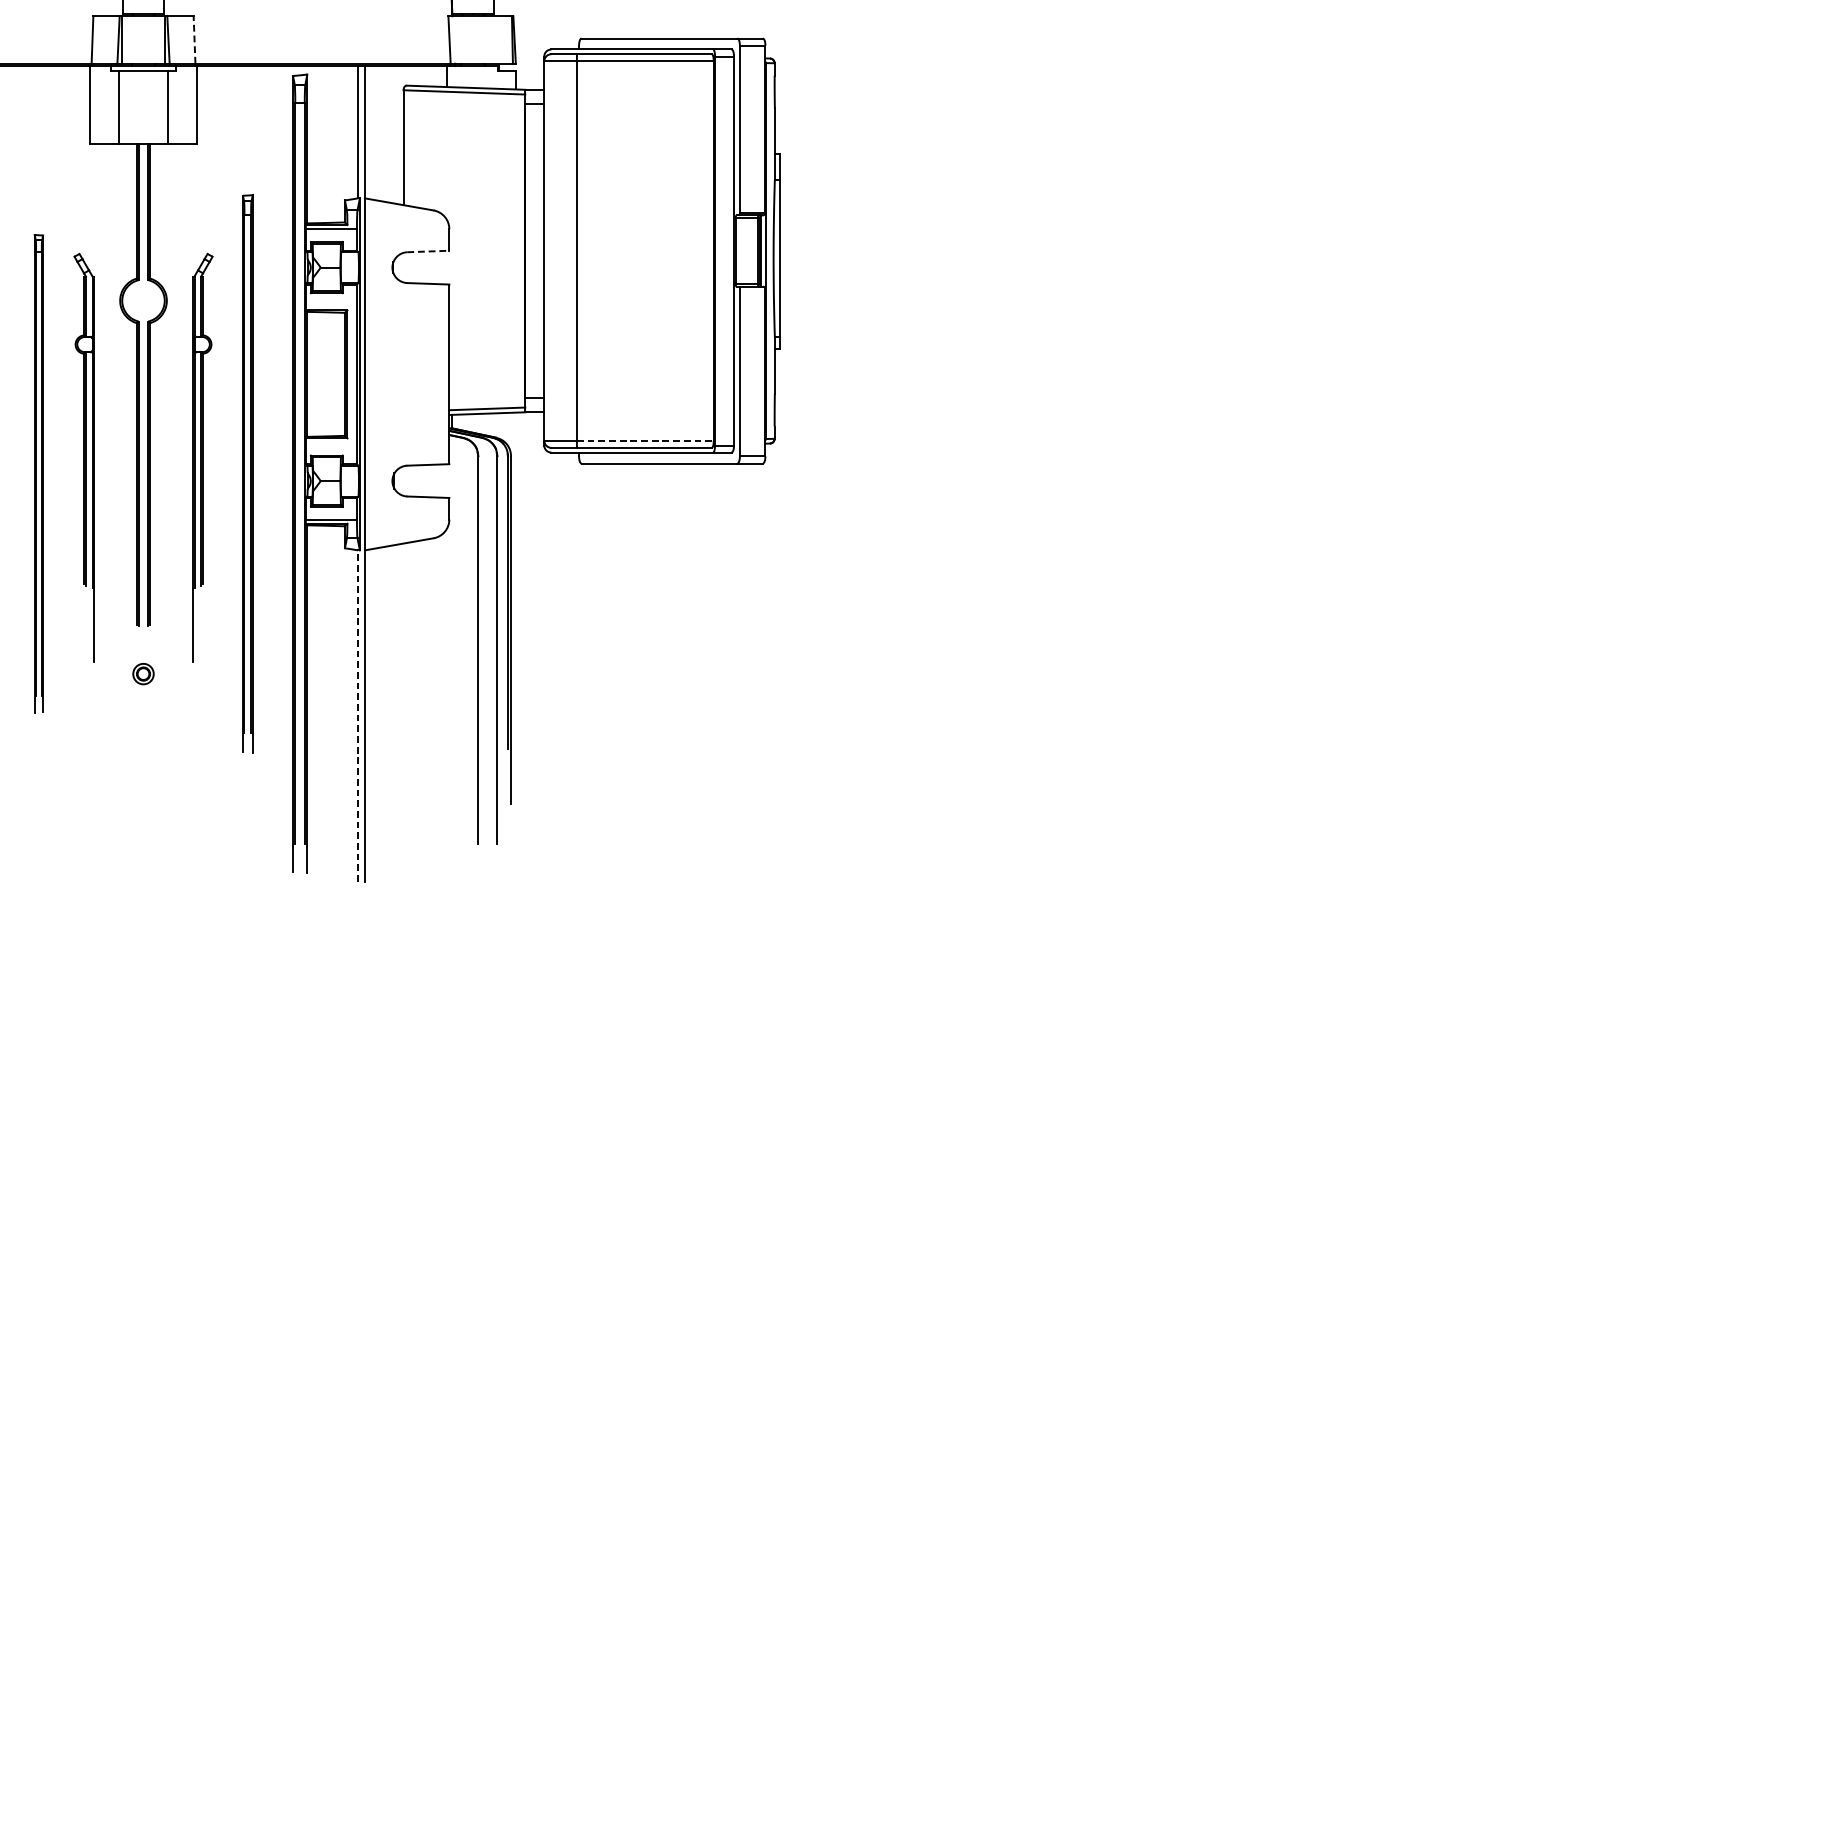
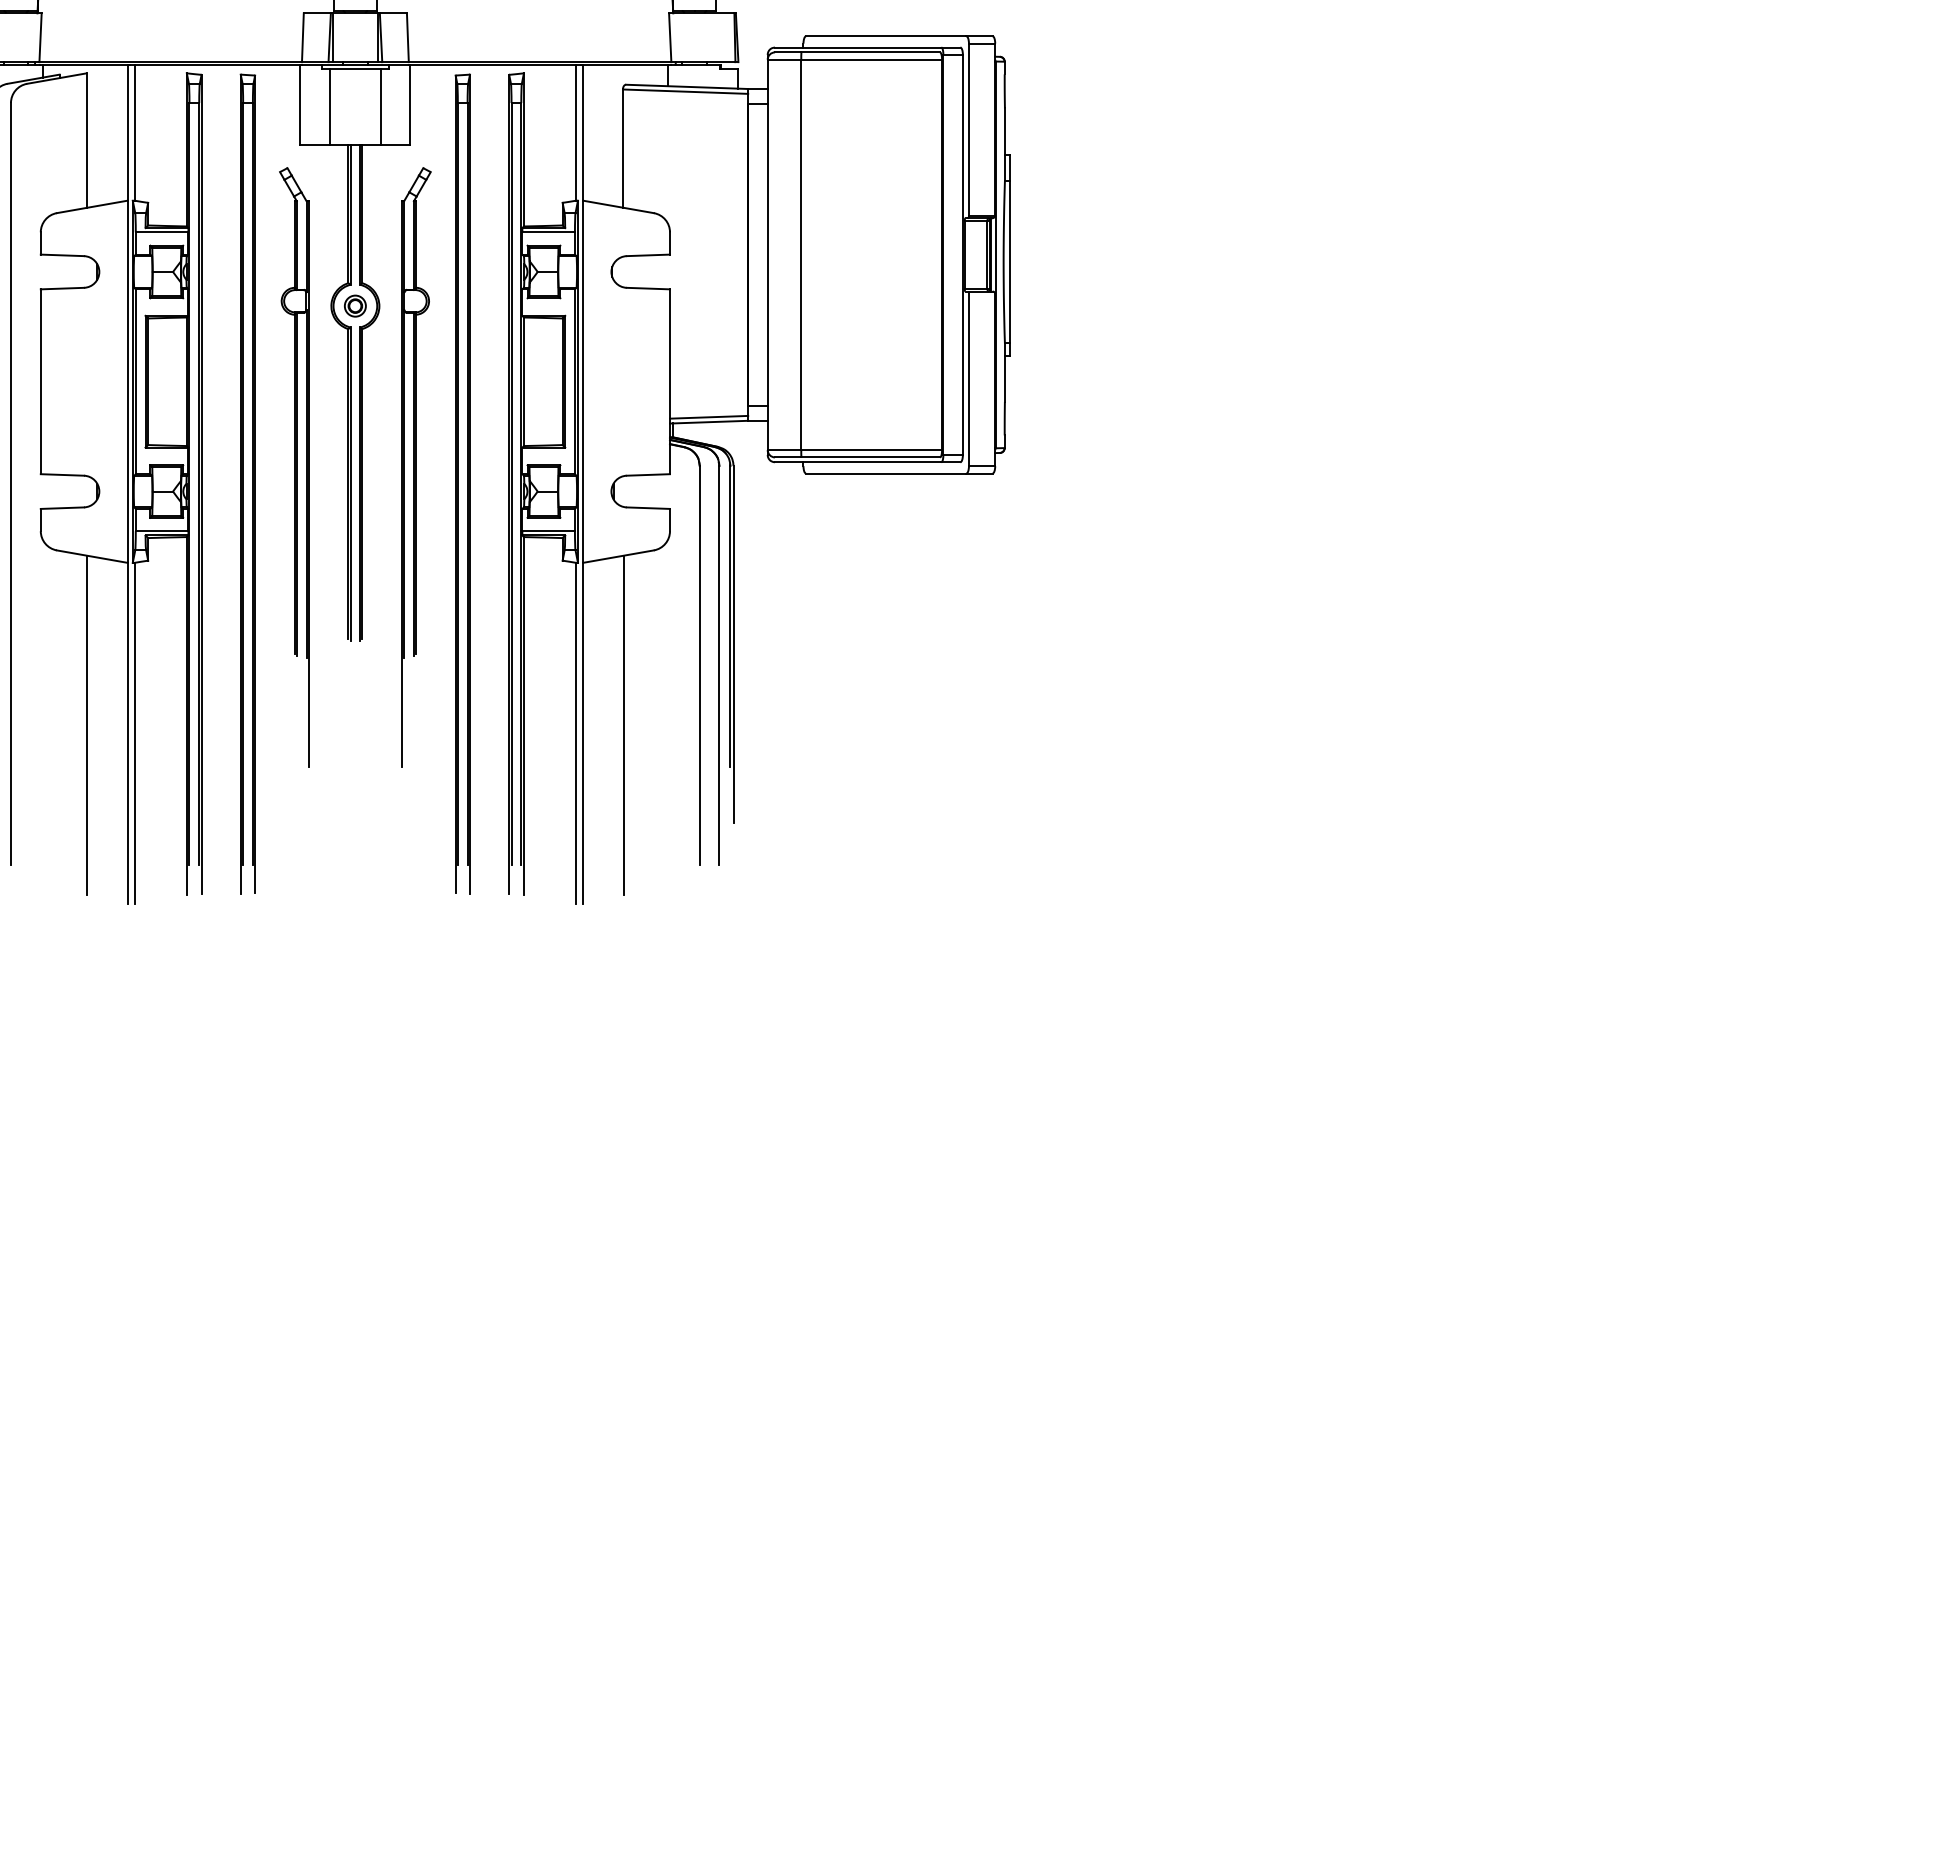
line: (194, 39) -> (407, 37), dashed -> solid
line: (428, 251) -> (648, 255), dashed -> solid
line: (646, 441) -> (872, 450), dashed -> solid
part: (84, 457) -> (294, 467), size x1.43
part: (202, 457) -> (416, 467), size x1.43
part: (38, 473) -> (247, 483), size x1.67
part: (247, 473) -> (462, 483), size x1.43
part: (143, 673) -> (355, 305), moved
line: (405, 708) -> (624, 725), added
line: (358, 716) -> (576, 733), dashed -> solid

